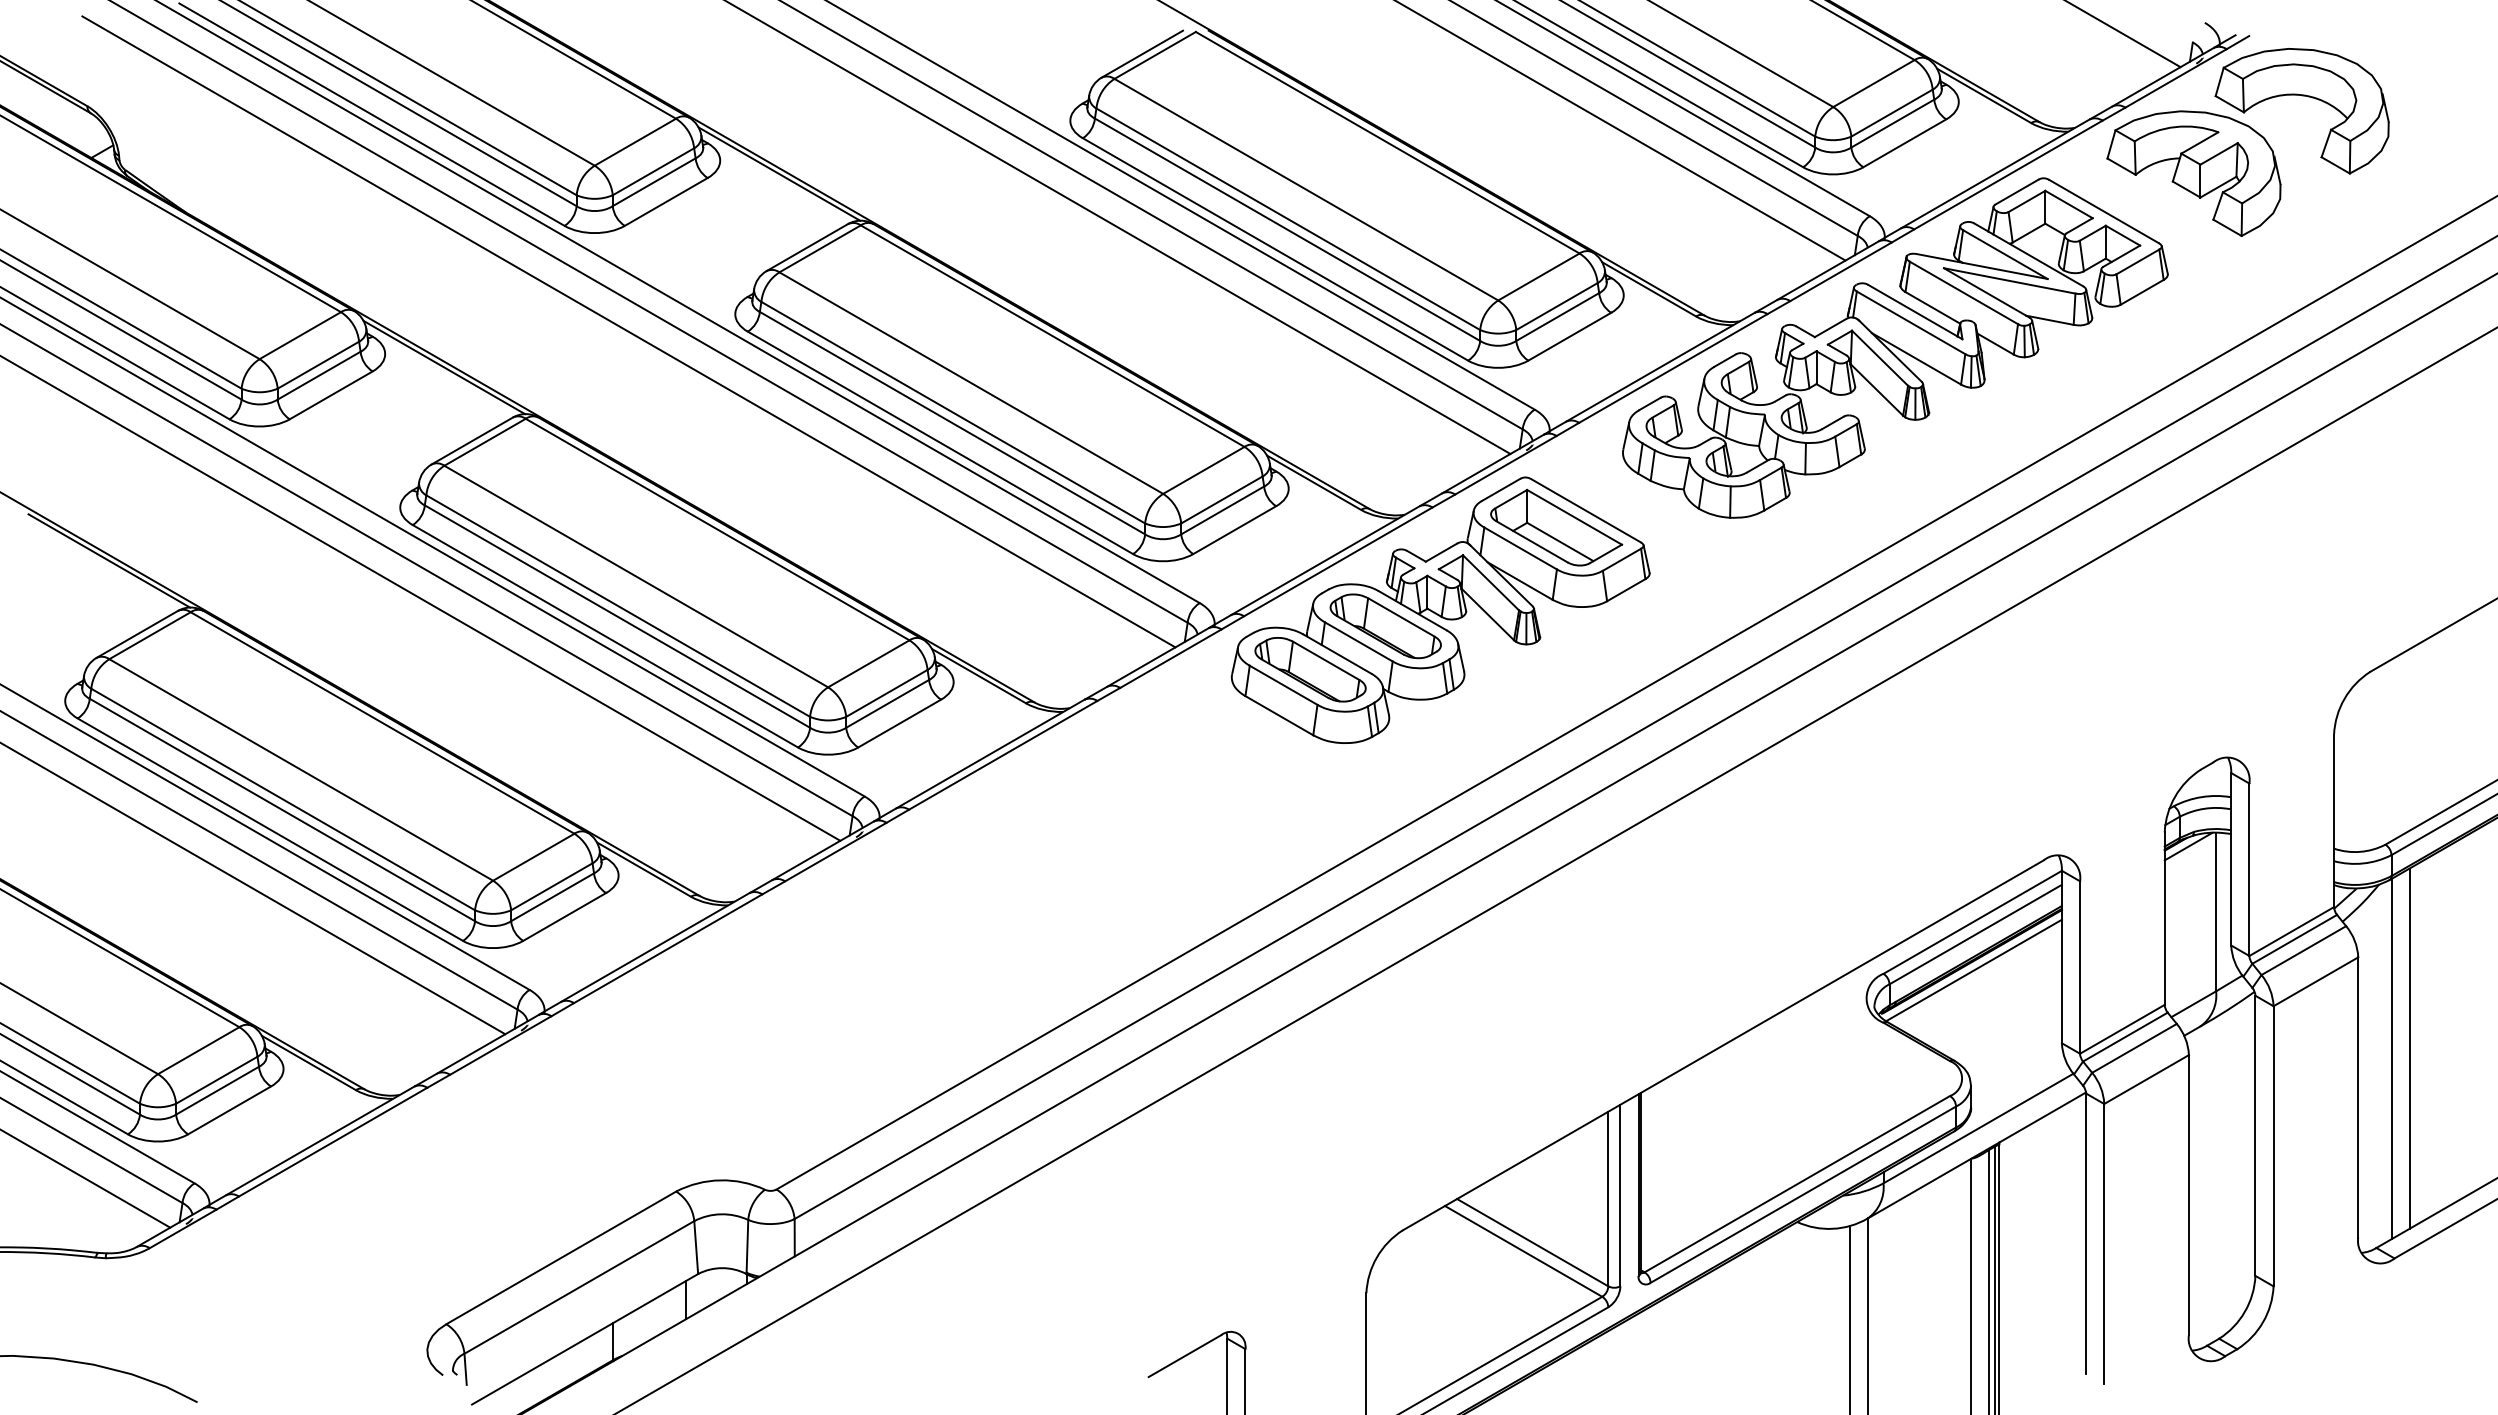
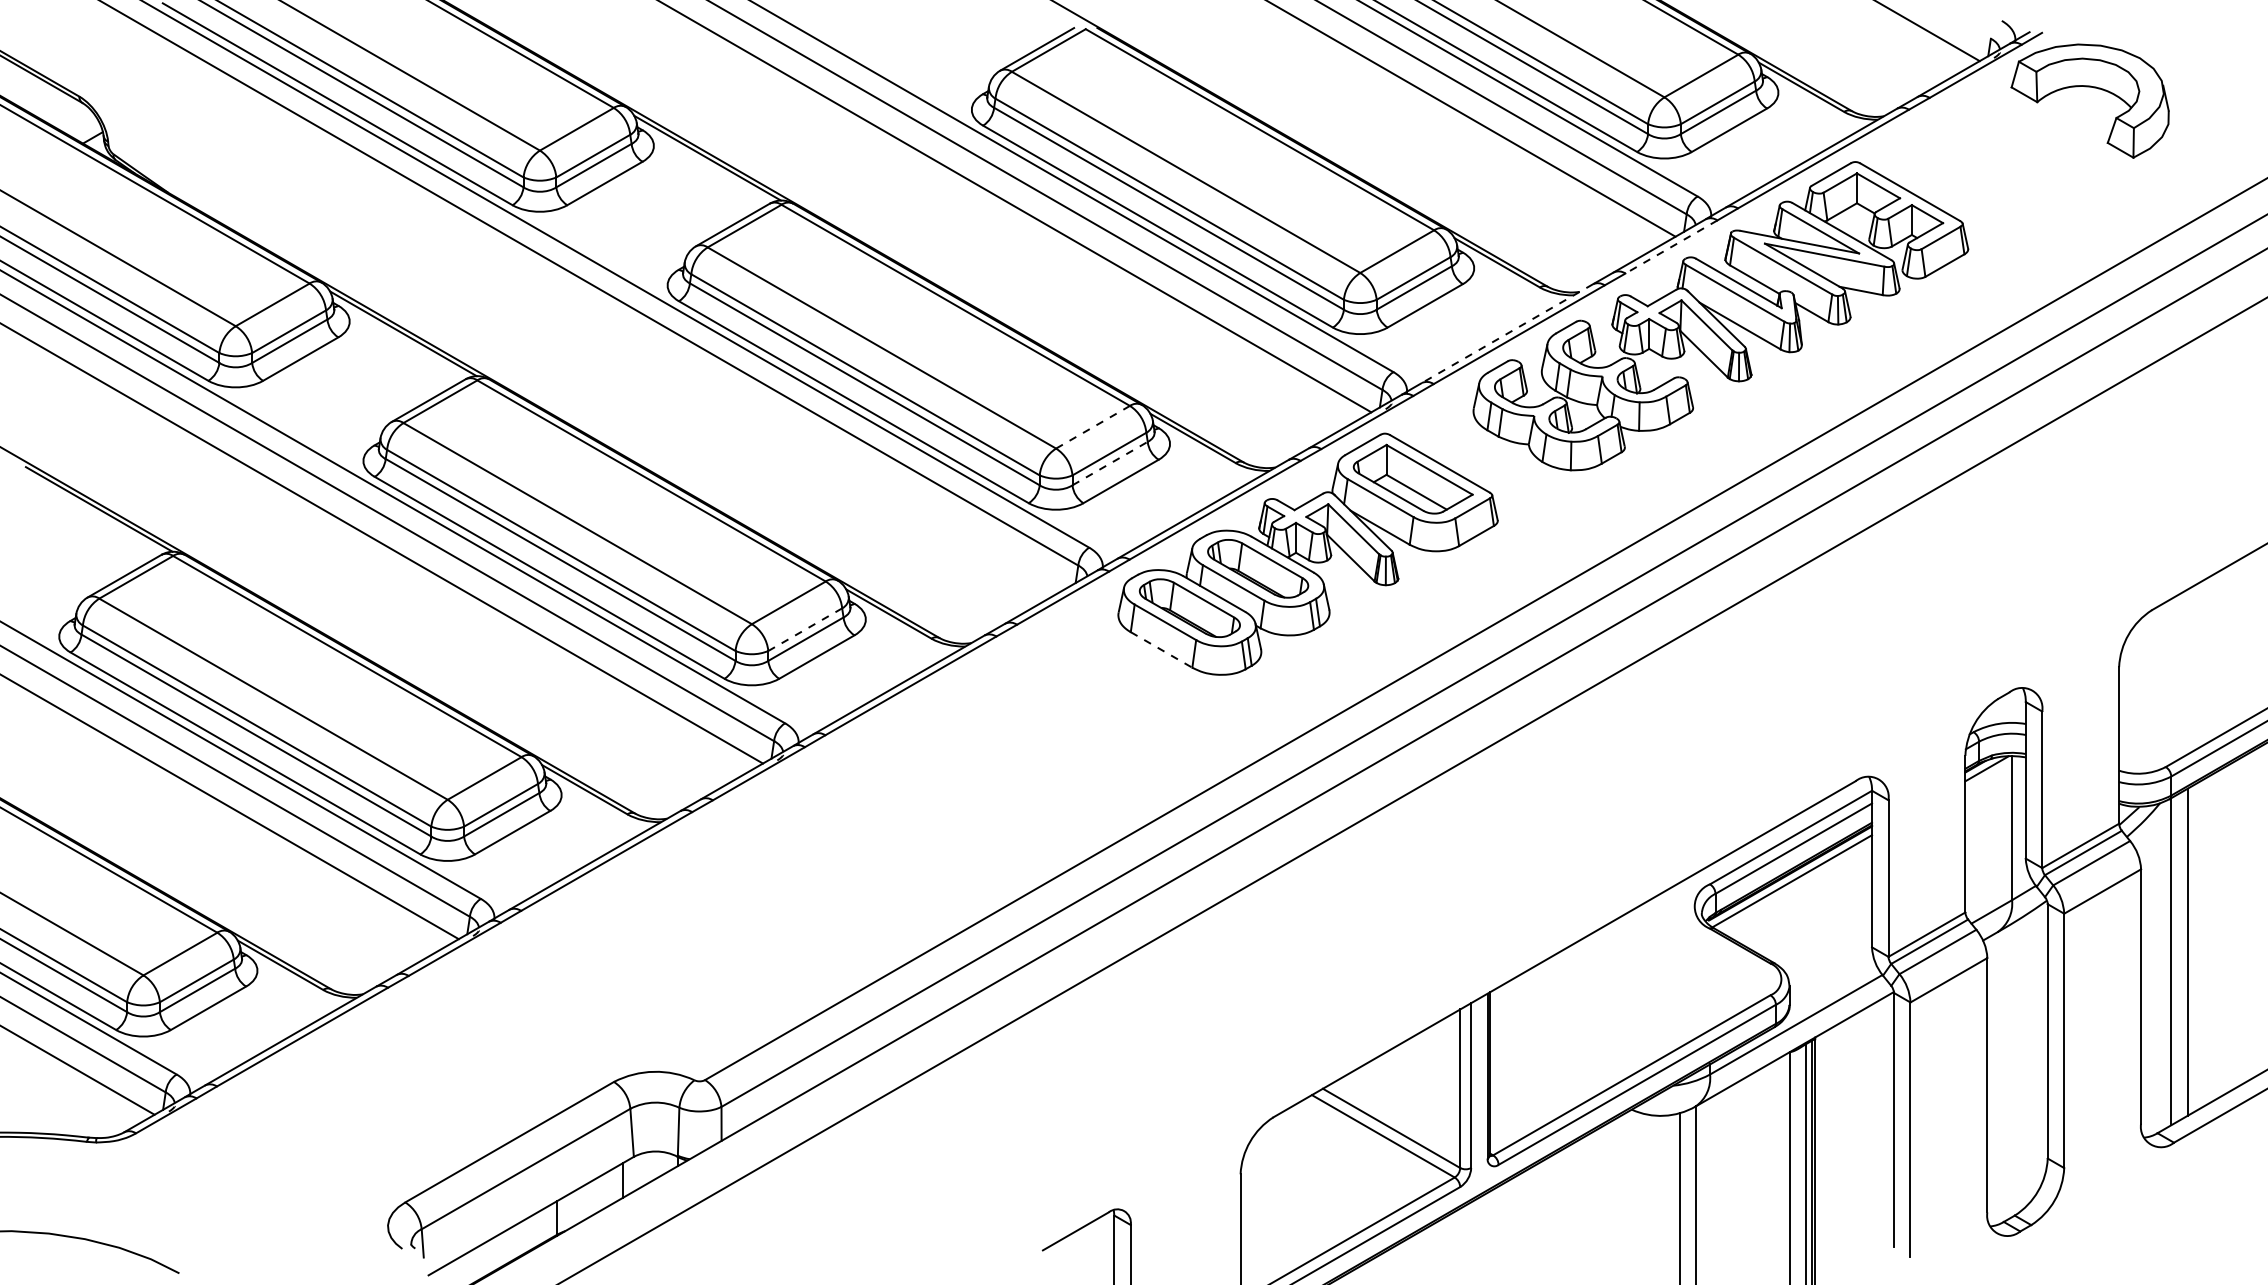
part: (2193, 173) -> (1991, 157), removed
line: (1840, 271) -> (1671, 246), solid -> dashed
line: (628, 331) -> (570, 301), removed
line: (1660, 367) -> (1507, 333), solid -> dashed
line: (1203, 470) -> (1092, 427), solid -> dashed
line: (1222, 510) -> (1109, 463), solid -> dashed
line: (886, 693) -> (804, 629), solid -> dashed
line: (1279, 715) -> (1161, 649), solid -> dashed

